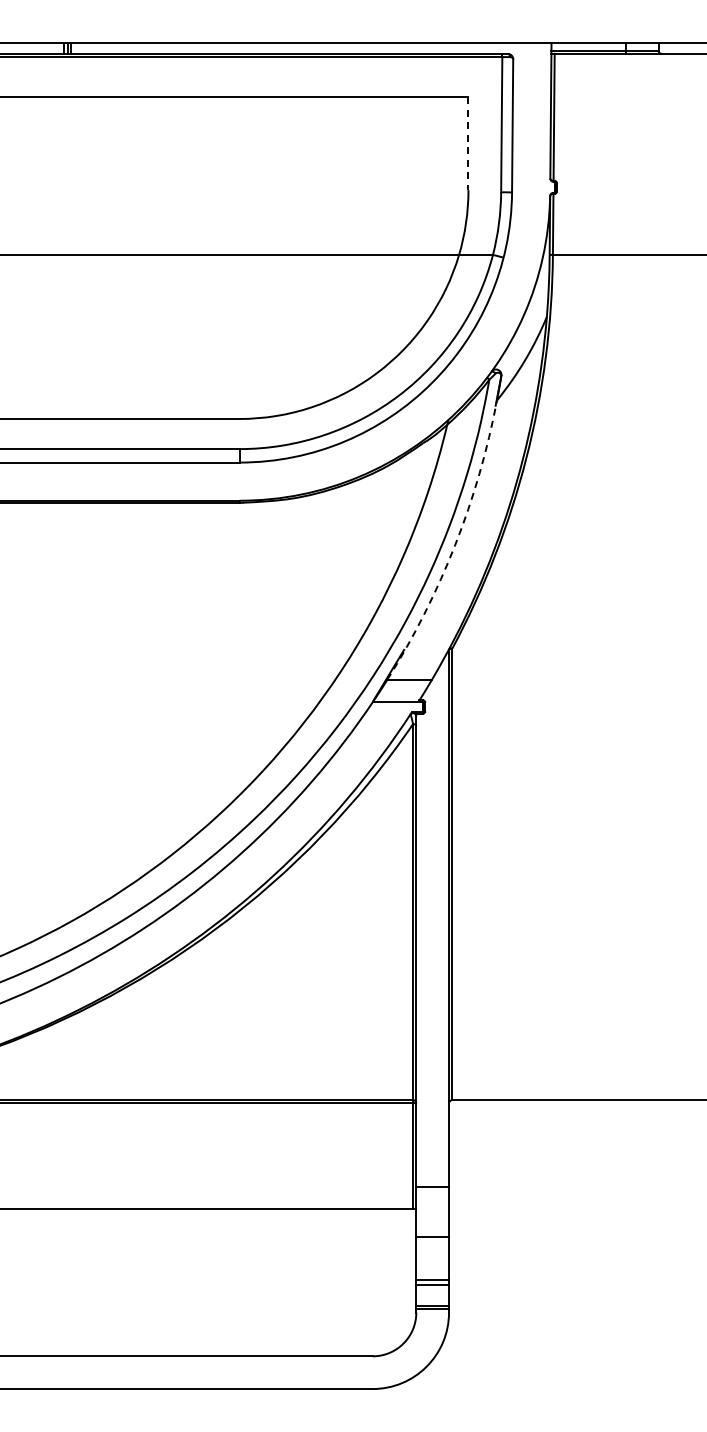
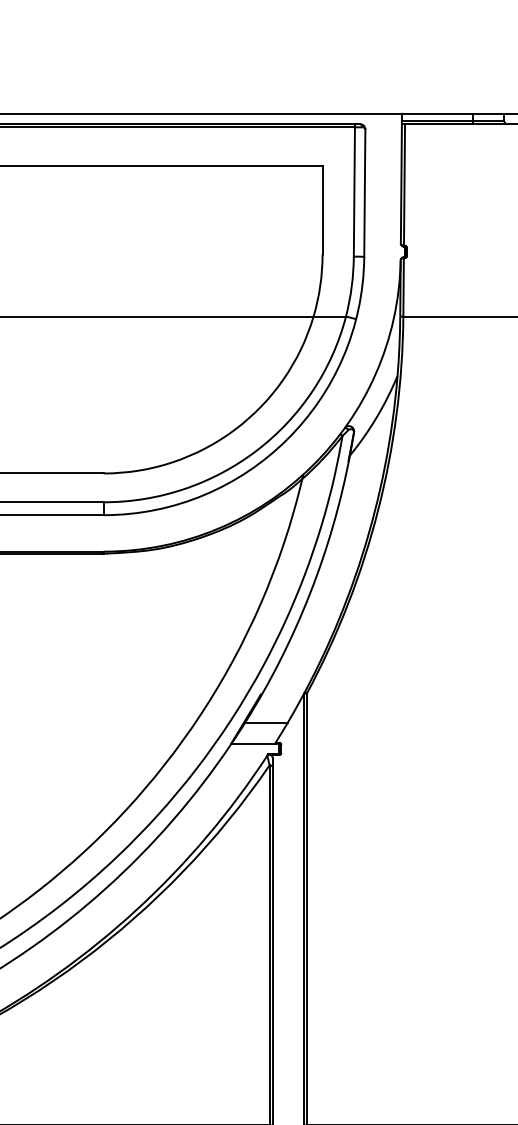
line: (468, 144) -> (322, 210), dashed -> solid
arc: (455, 545) -> (310, 594), dashed -> solid

